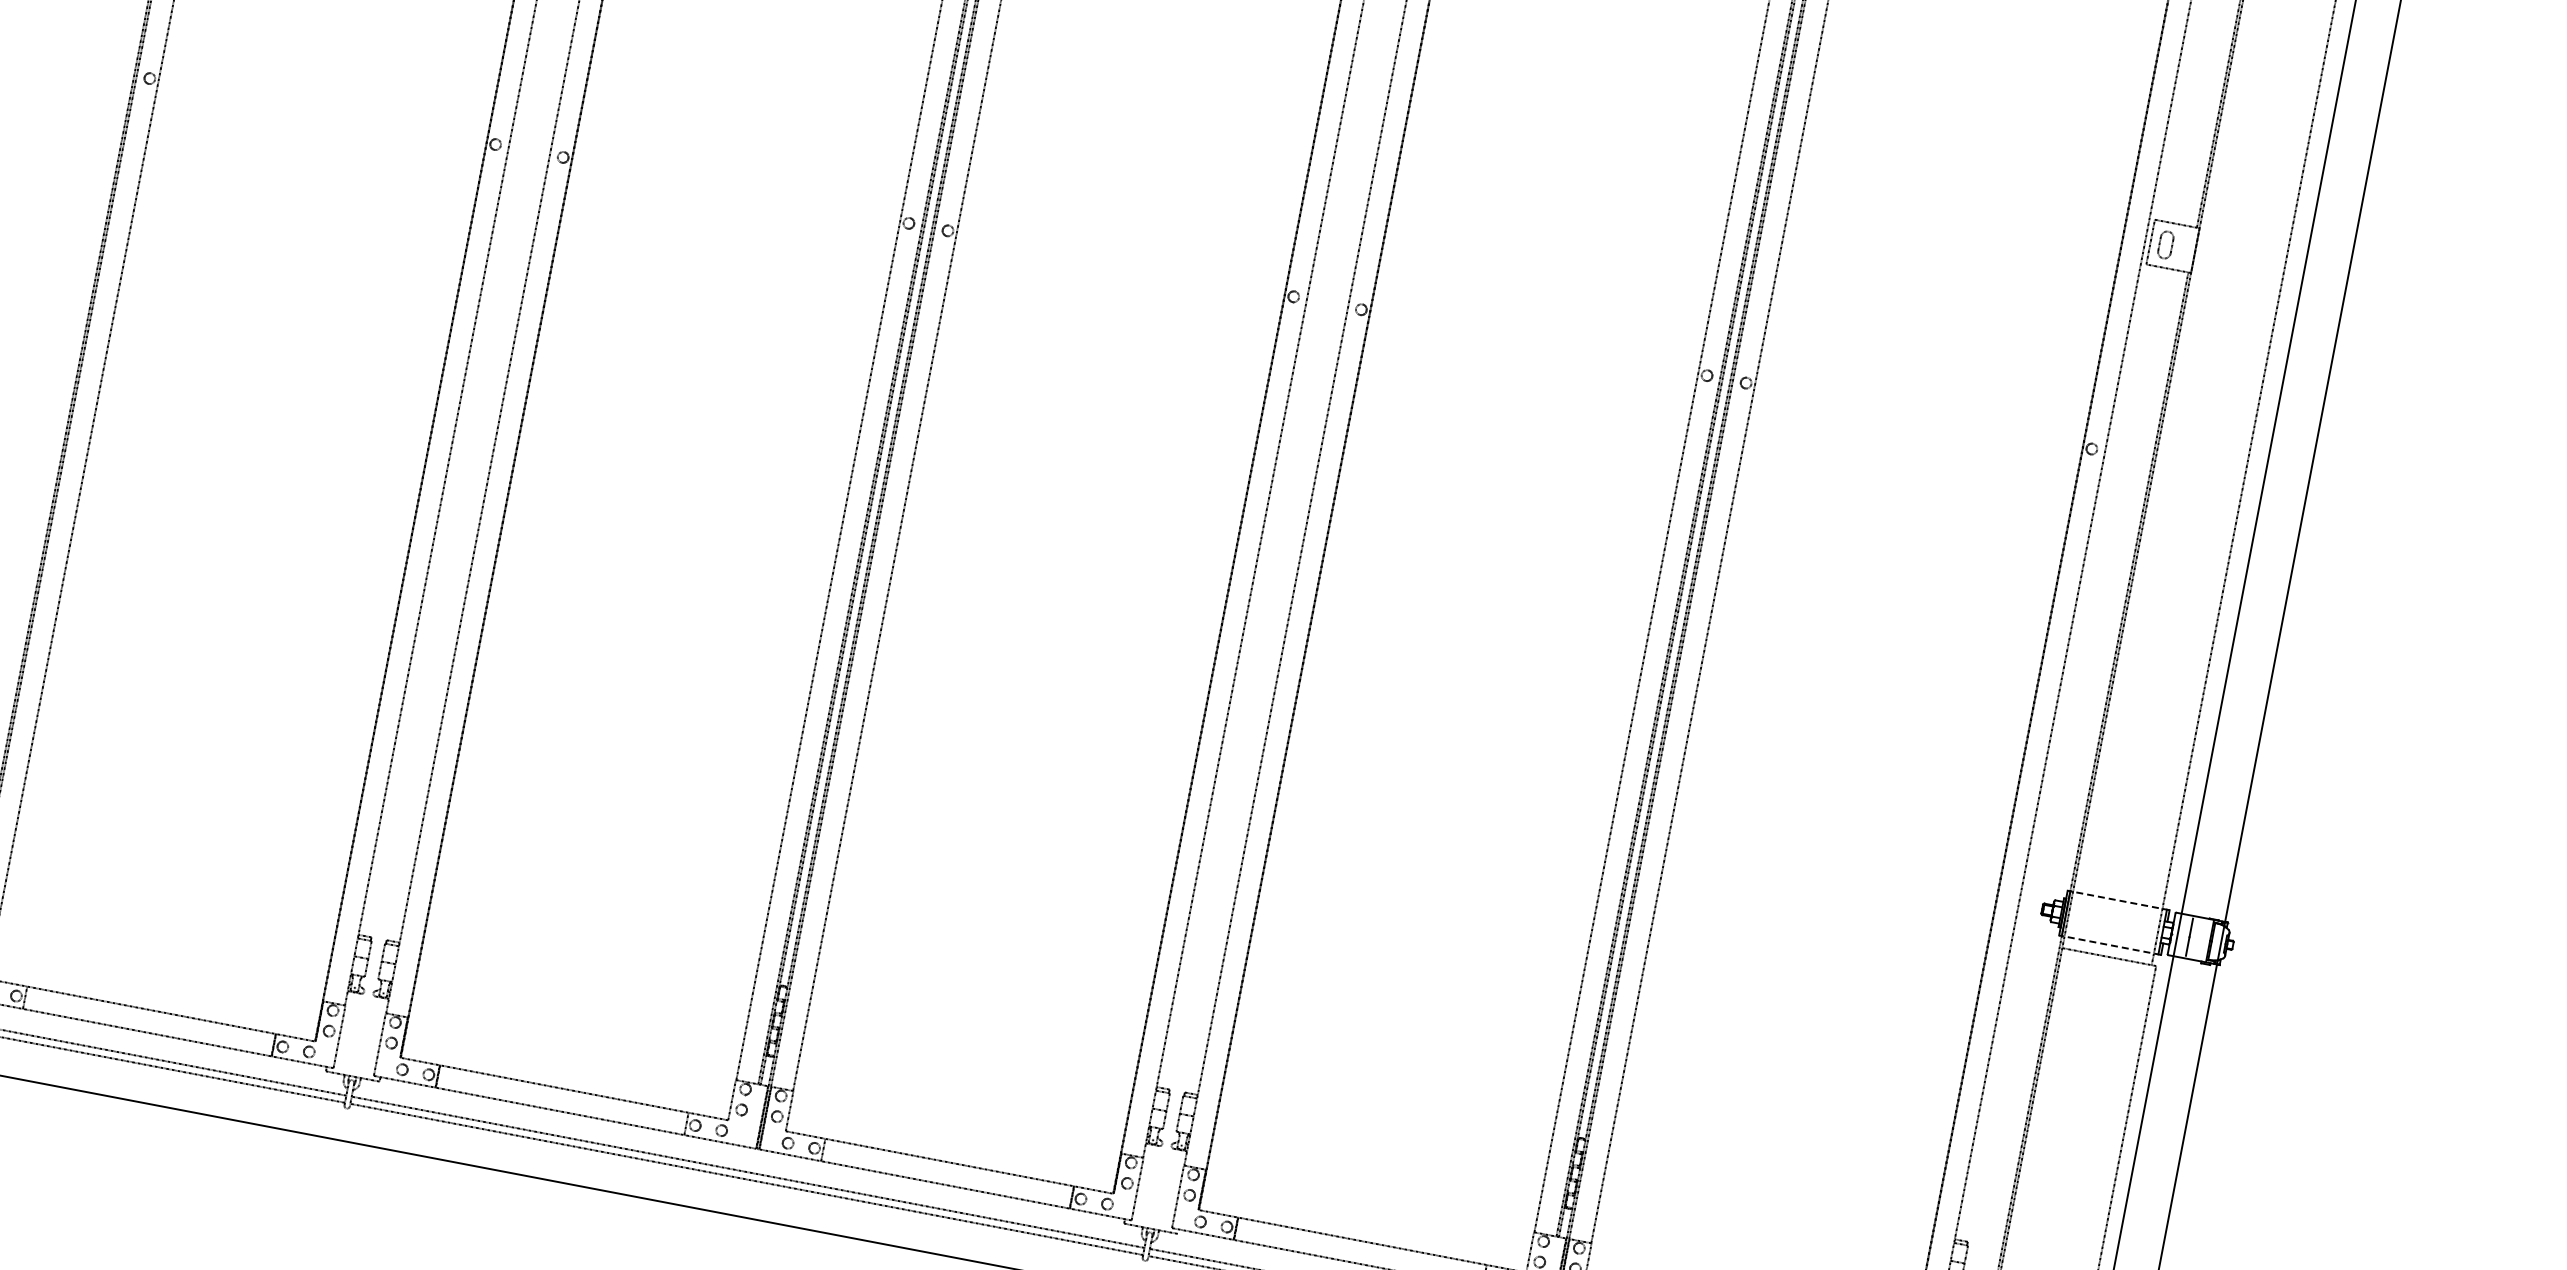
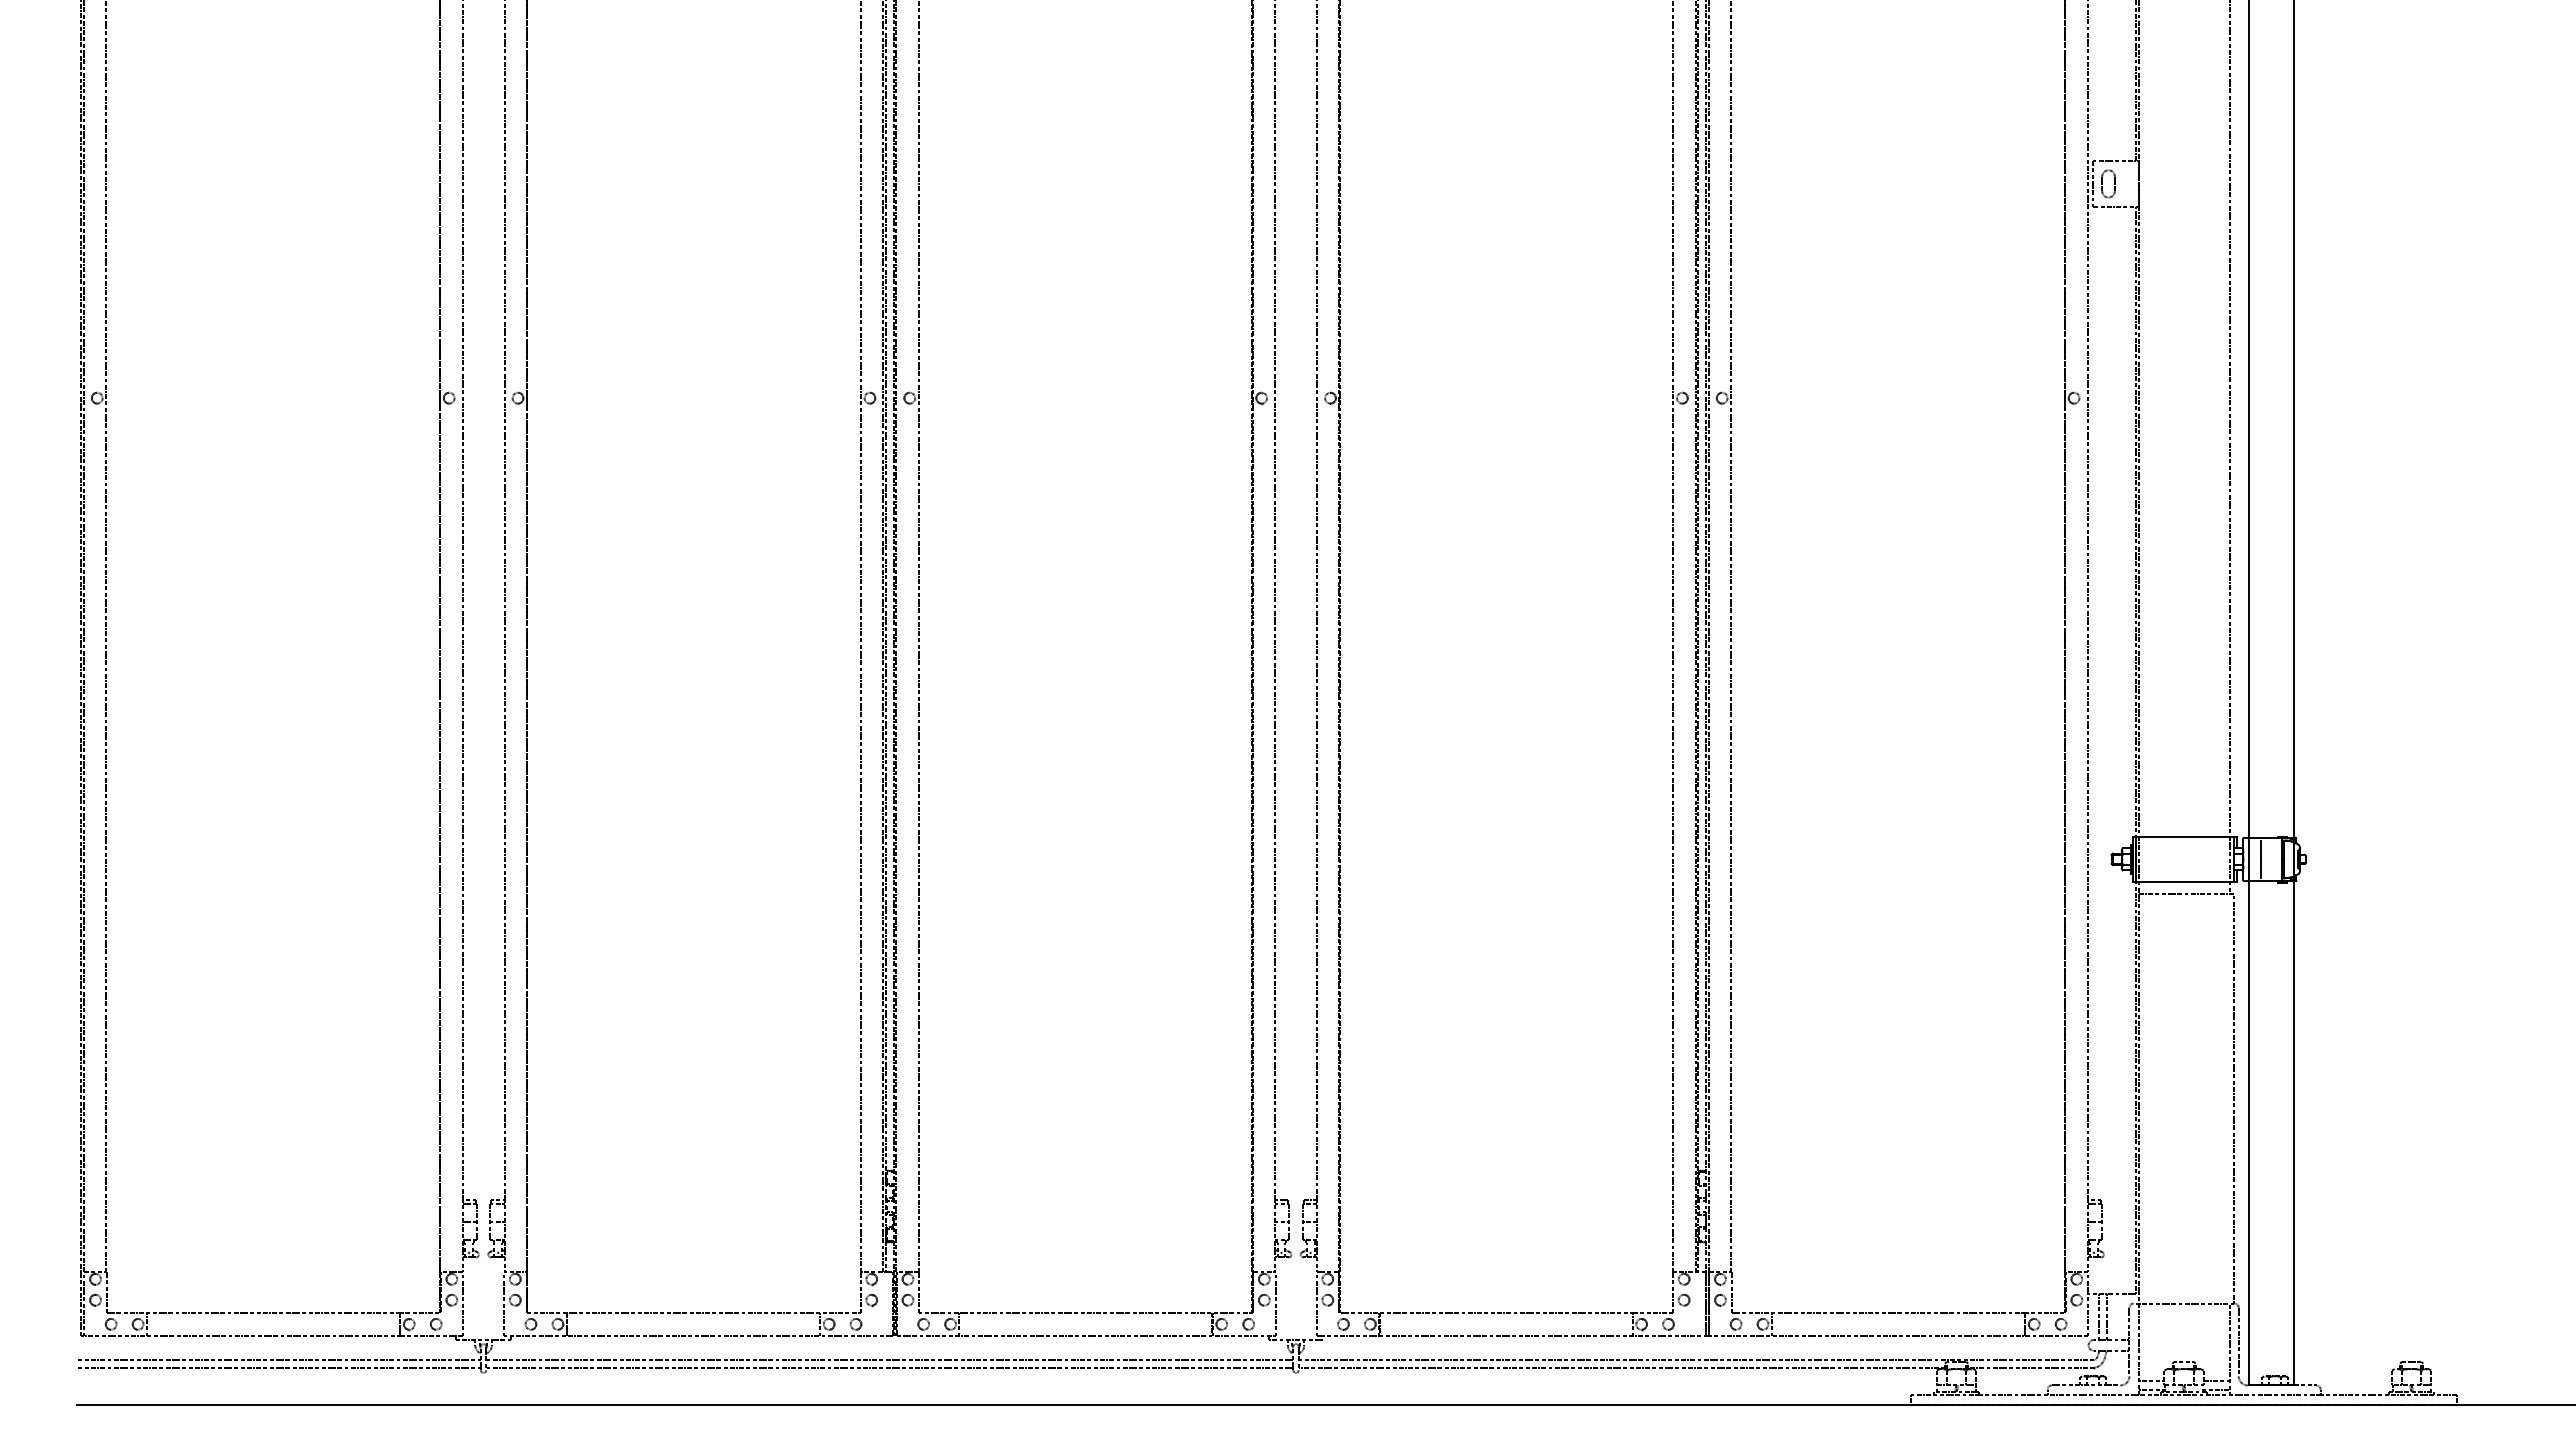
line: (2119, 900) -> (2185, 836), dashed -> solid
line: (2110, 945) -> (2185, 882), dashed -> solid

